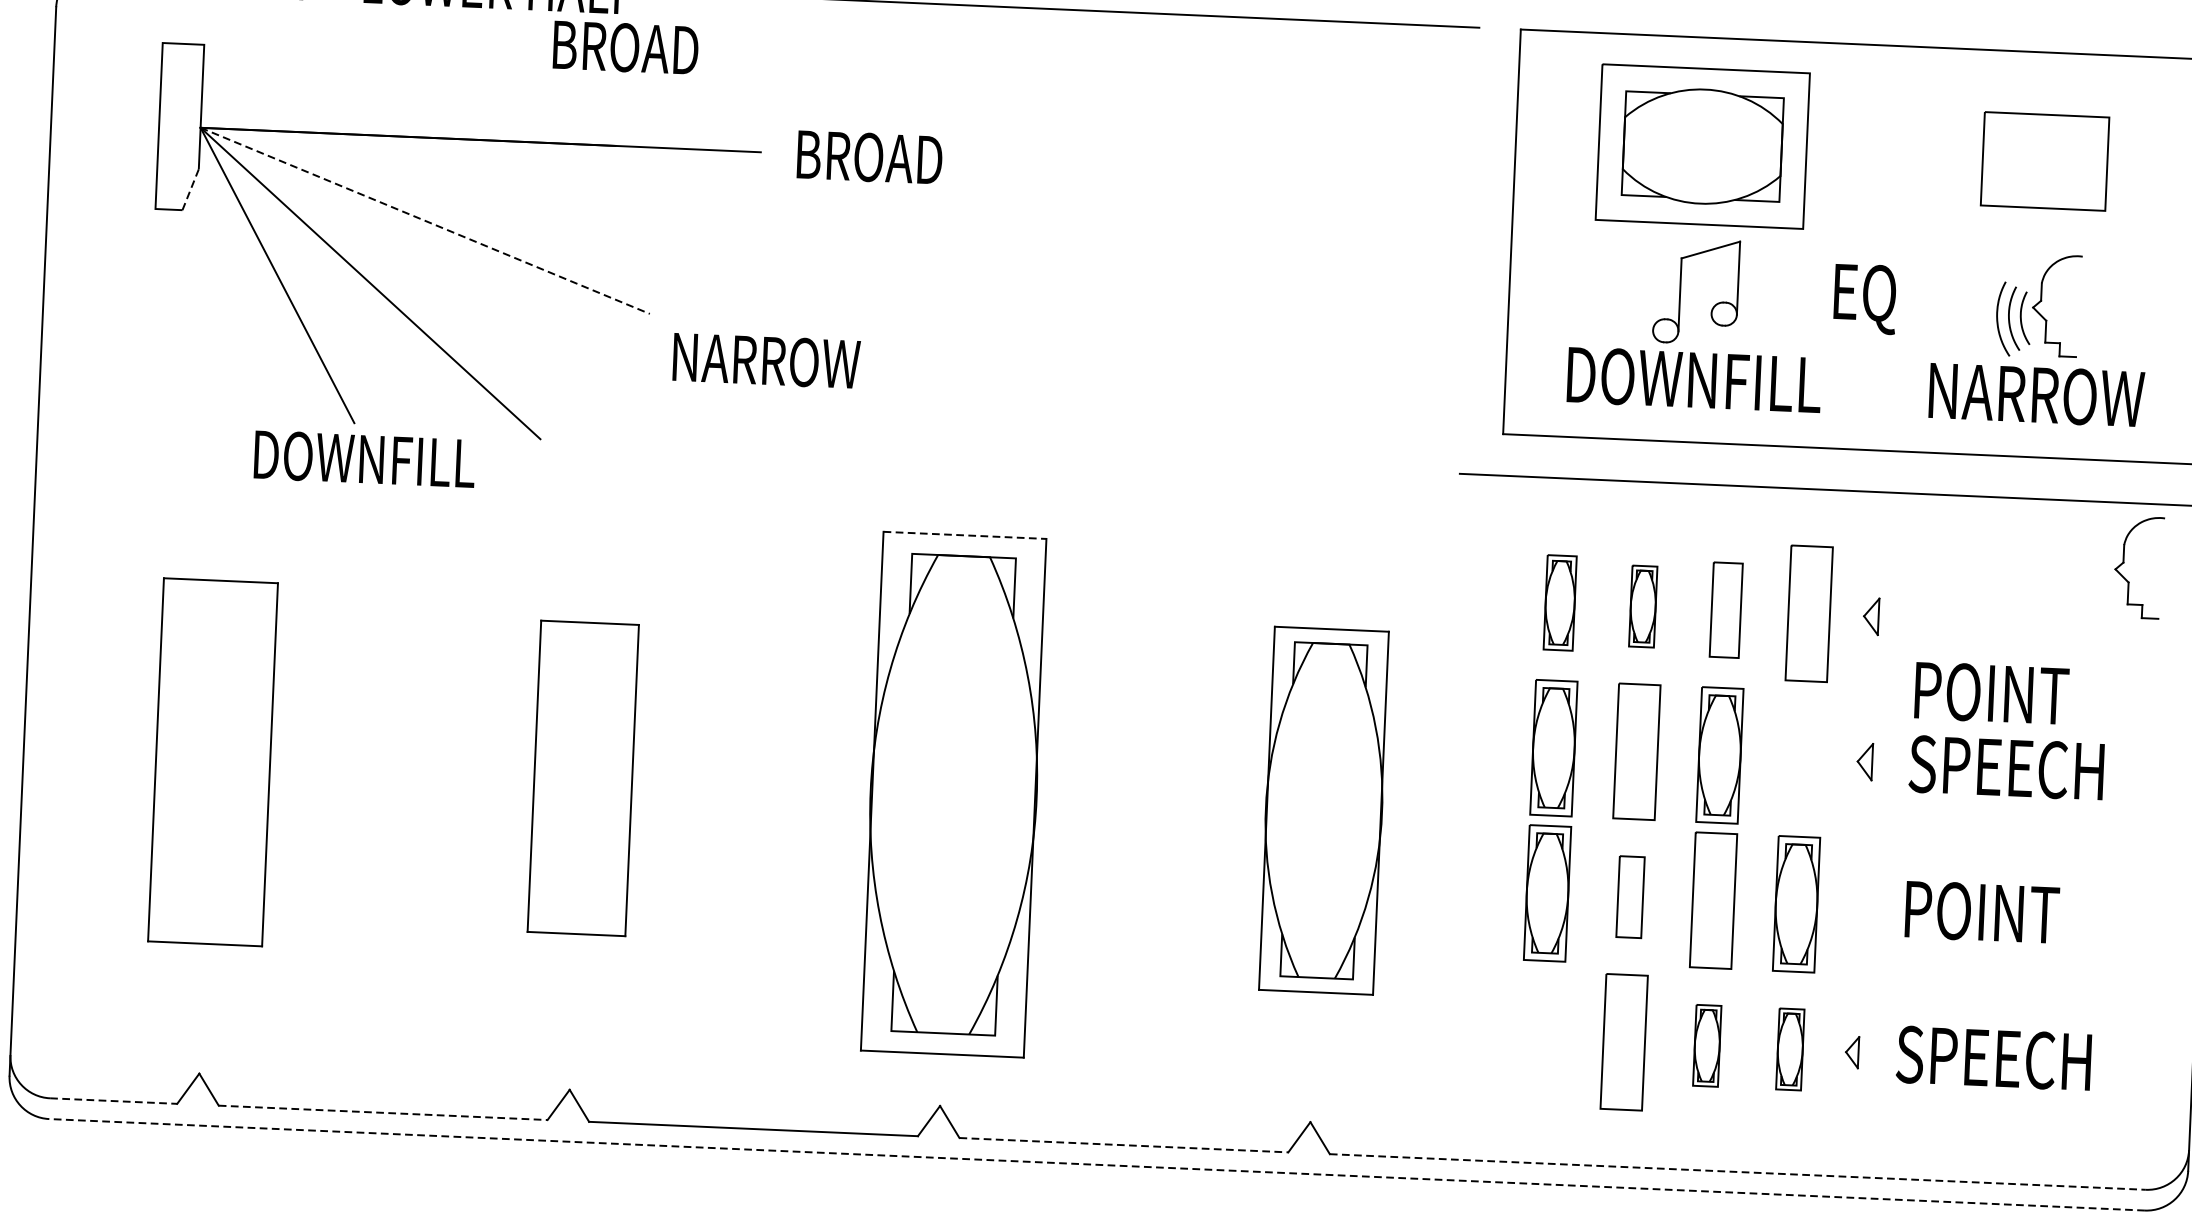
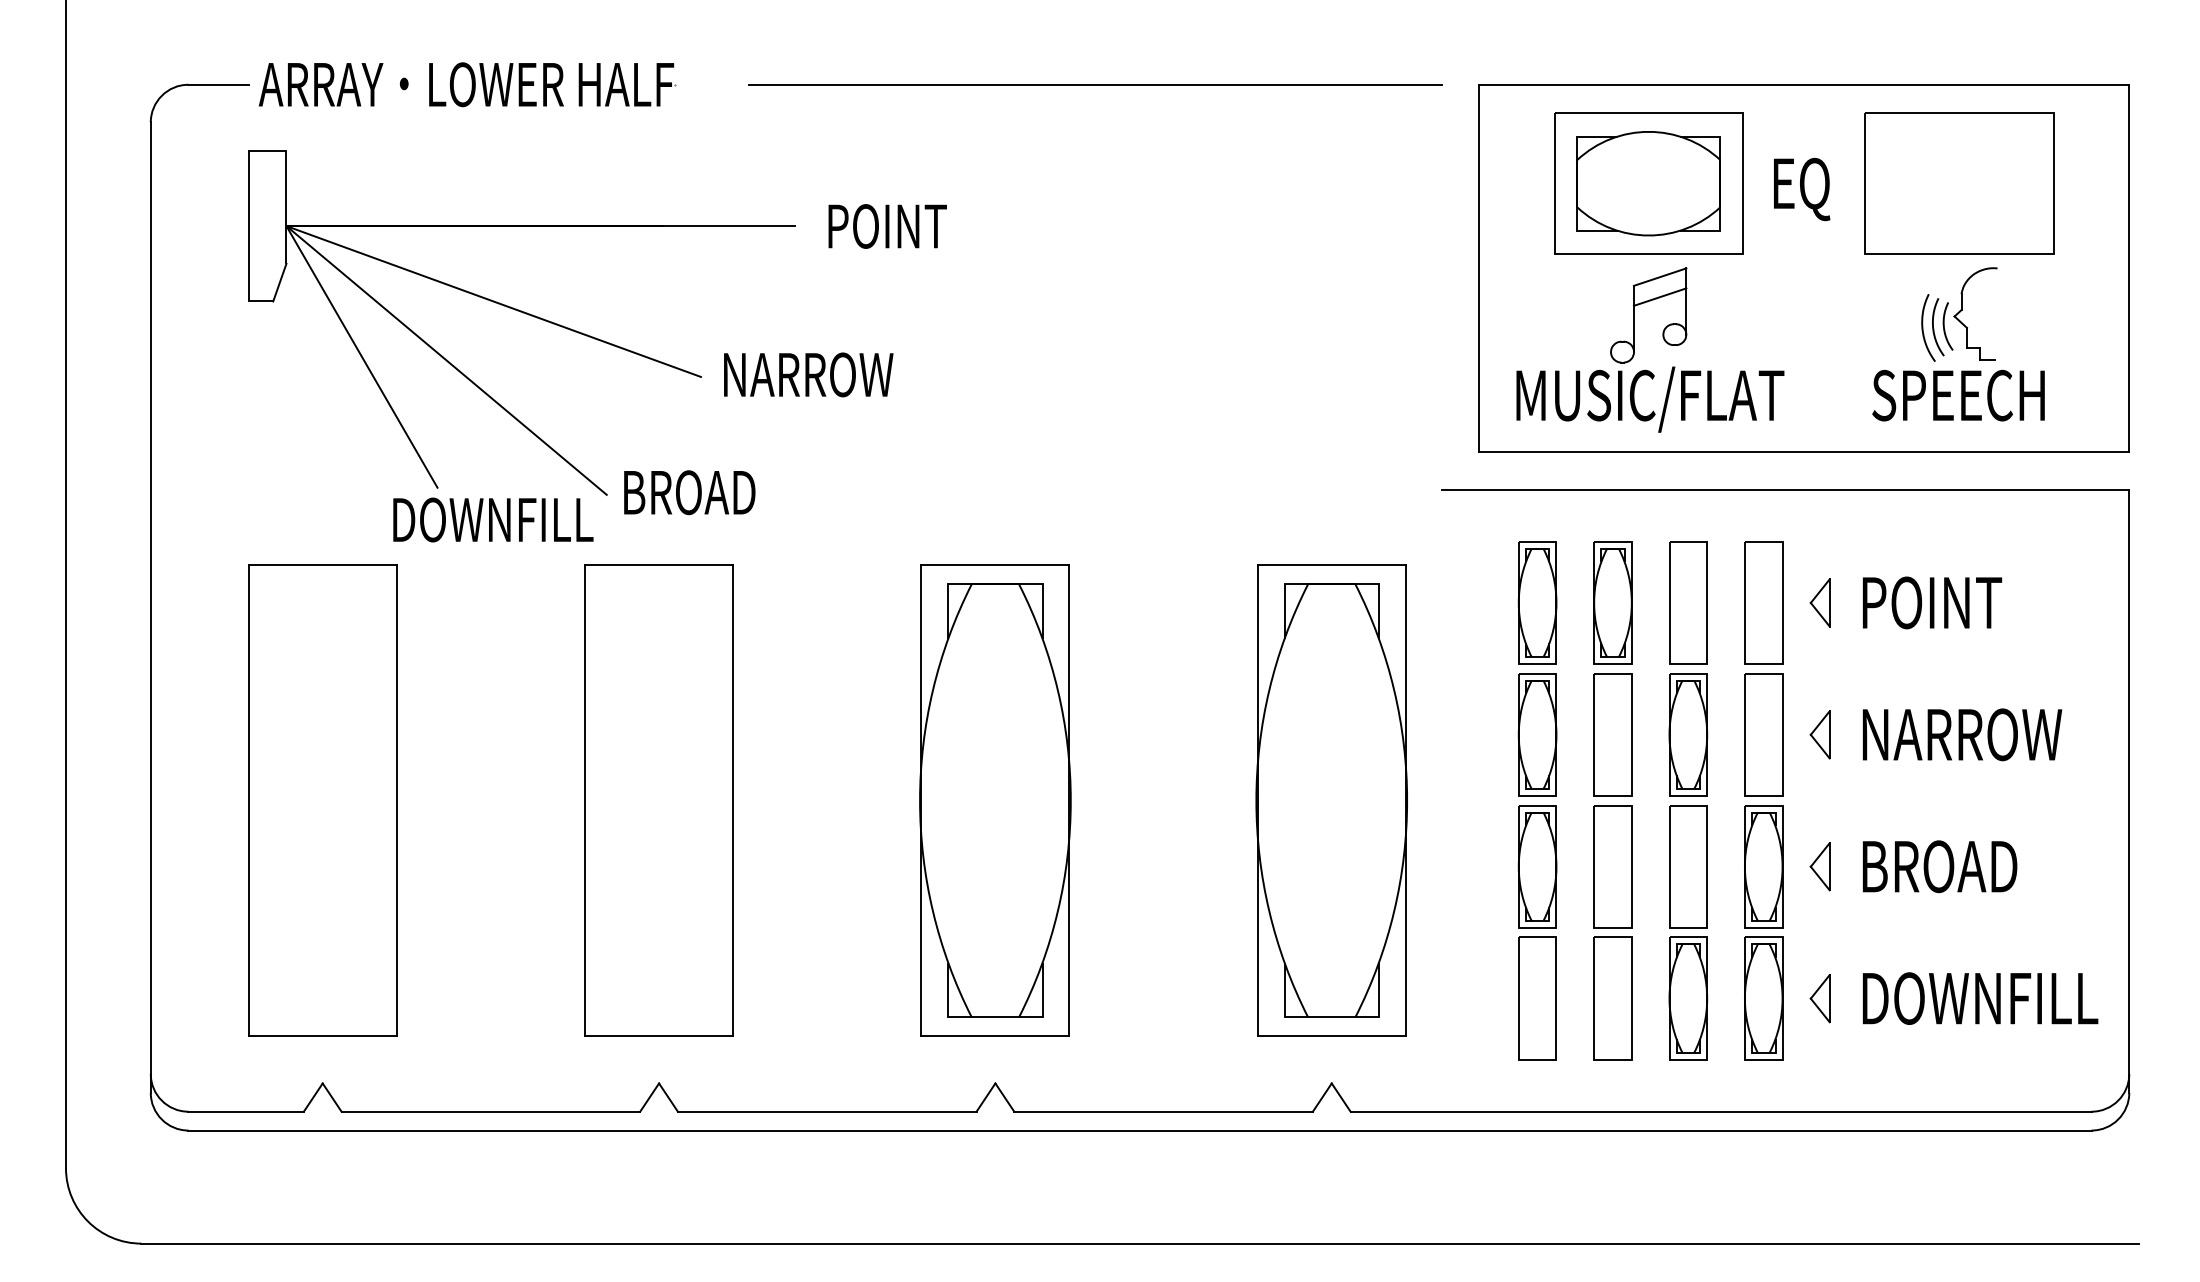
text: (625, 47) -> (689, 492), moved
text: (871, 157) -> (895, 226), BROAD -> POINT
part: (2044, 161) -> (1959, 183), size x1.67
line: (190, 189) -> (279, 282), dashed -> solid
line: (424, 220) -> (493, 301), dashed -> solid
line: (1710, 271) -> (1660, 296), added
text: (1865, 299) -> (1802, 189), moved
text: (766, 360) -> (808, 374), moved
text: (1694, 384) -> (1650, 399), DOWNFILL -> MUSIC/FLAT
text: (2036, 394) -> (1961, 395), NARROW -> SPEECH
text: (364, 458) -> (493, 519), moved
line: (965, 535) -> (995, 565), dashed -> solid
part: (2124, 563) -> (2047, 544), removed
part: (1560, 602) -> (1537, 602), size x1.43
part: (1642, 606) -> (1612, 602), size x1.67
part: (1726, 609) -> (1688, 602), size x1.43
part: (1870, 616) -> (1819, 602), size x1.43
text: (1991, 693) -> (1932, 602), moved
part: (1802, 758) -> (1763, 734), added
part: (1864, 761) -> (1819, 734), size x1.43
part: (212, 762) -> (322, 800), size x1.43
text: (2020, 768) -> (1961, 734), SPEECH -> NARROW
part: (582, 778) -> (658, 800), size x1.67
part: (1323, 810) -> (1331, 800), size x1.43
part: (1630, 896) -> (1612, 866), size x1.67
part: (1857, 906) -> (1819, 866), added
text: (1993, 912) -> (1942, 866), POINT -> BROAD
part: (1541, 1038) -> (1537, 998), added
part: (1707, 1045) -> (1688, 998), size x1.67
part: (1789, 1049) -> (1763, 998), size x1.67
part: (1851, 1052) -> (1819, 998), size x1.67
text: (2027, 1059) -> (1979, 998), SPEECH -> DOWNFILL
line: (114, 1100) -> (246, 1111), dashed -> solid
line: (383, 1112) -> (491, 1111), dashed -> solid
line: (1124, 1144) -> (1164, 1111), dashed -> solid
line: (1097, 1164) -> (1140, 1130), dashed -> solid
line: (1738, 1171) -> (1721, 1111), dashed -> solid

